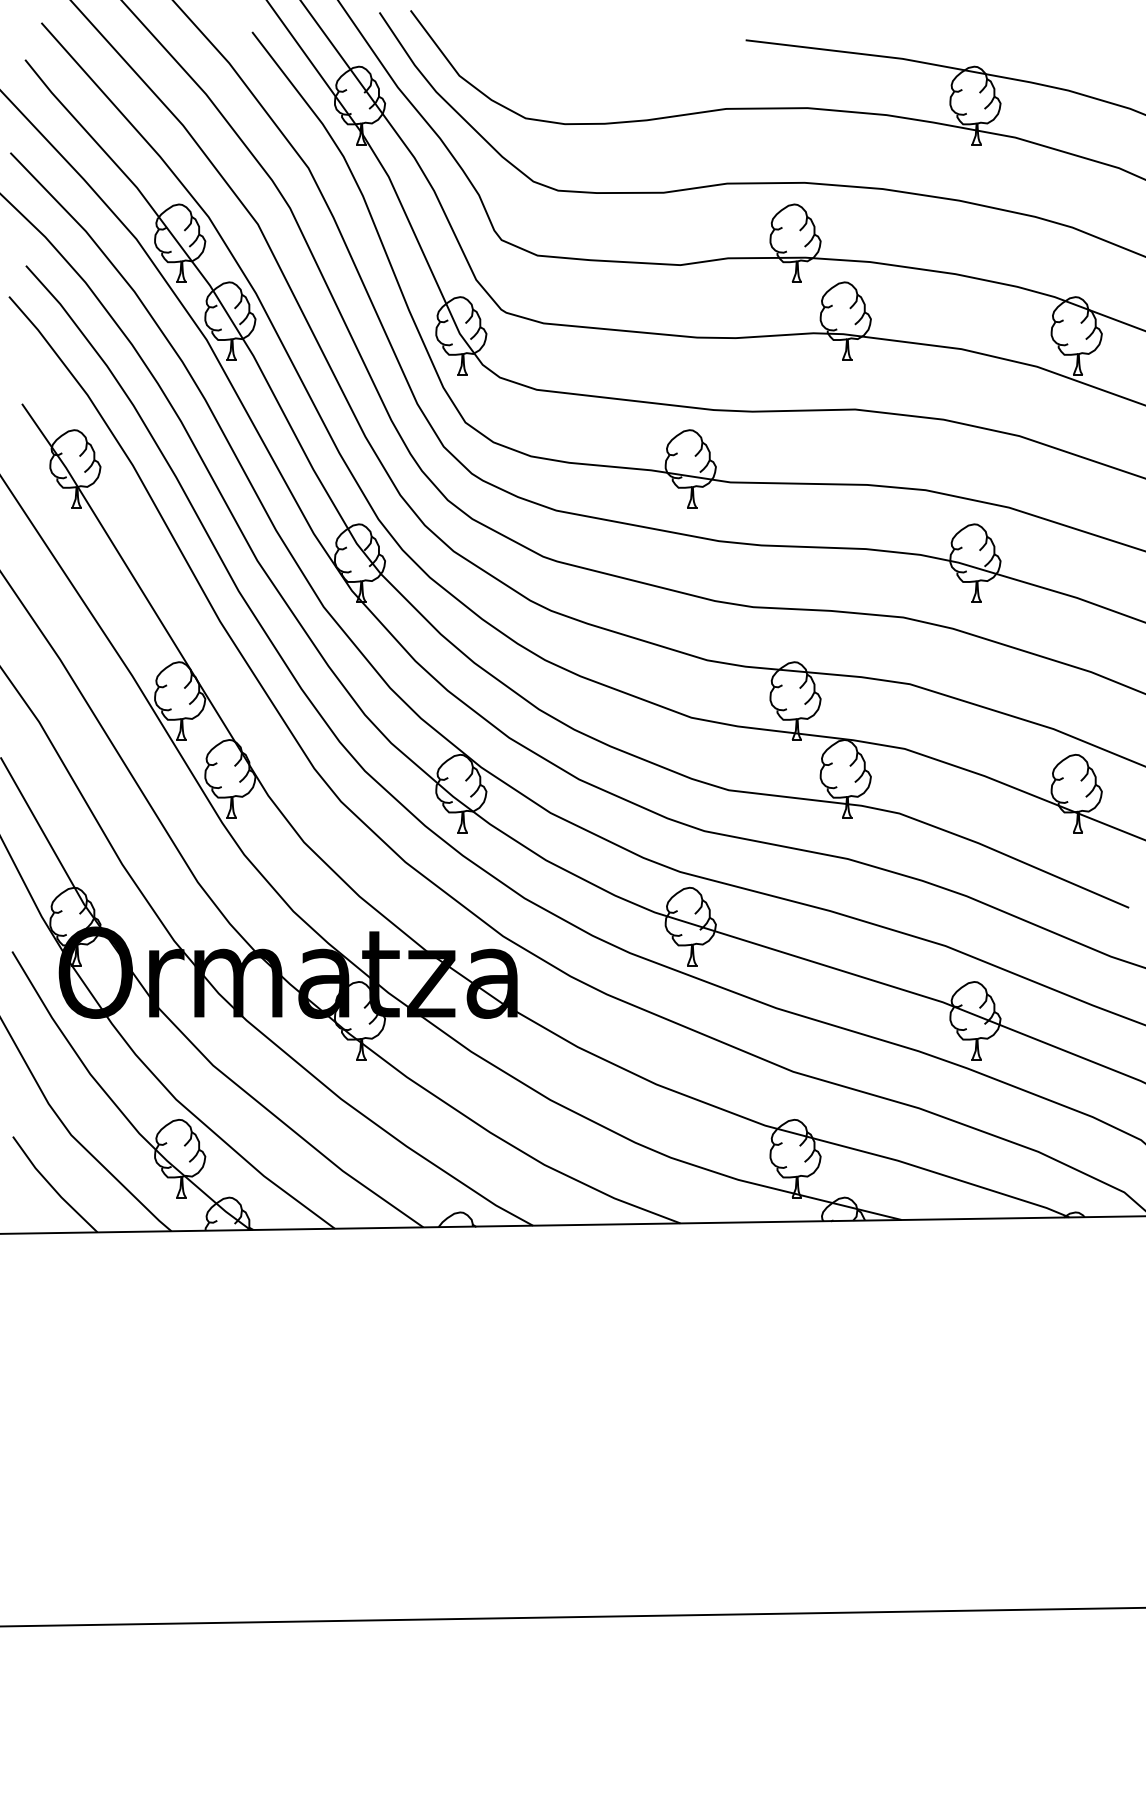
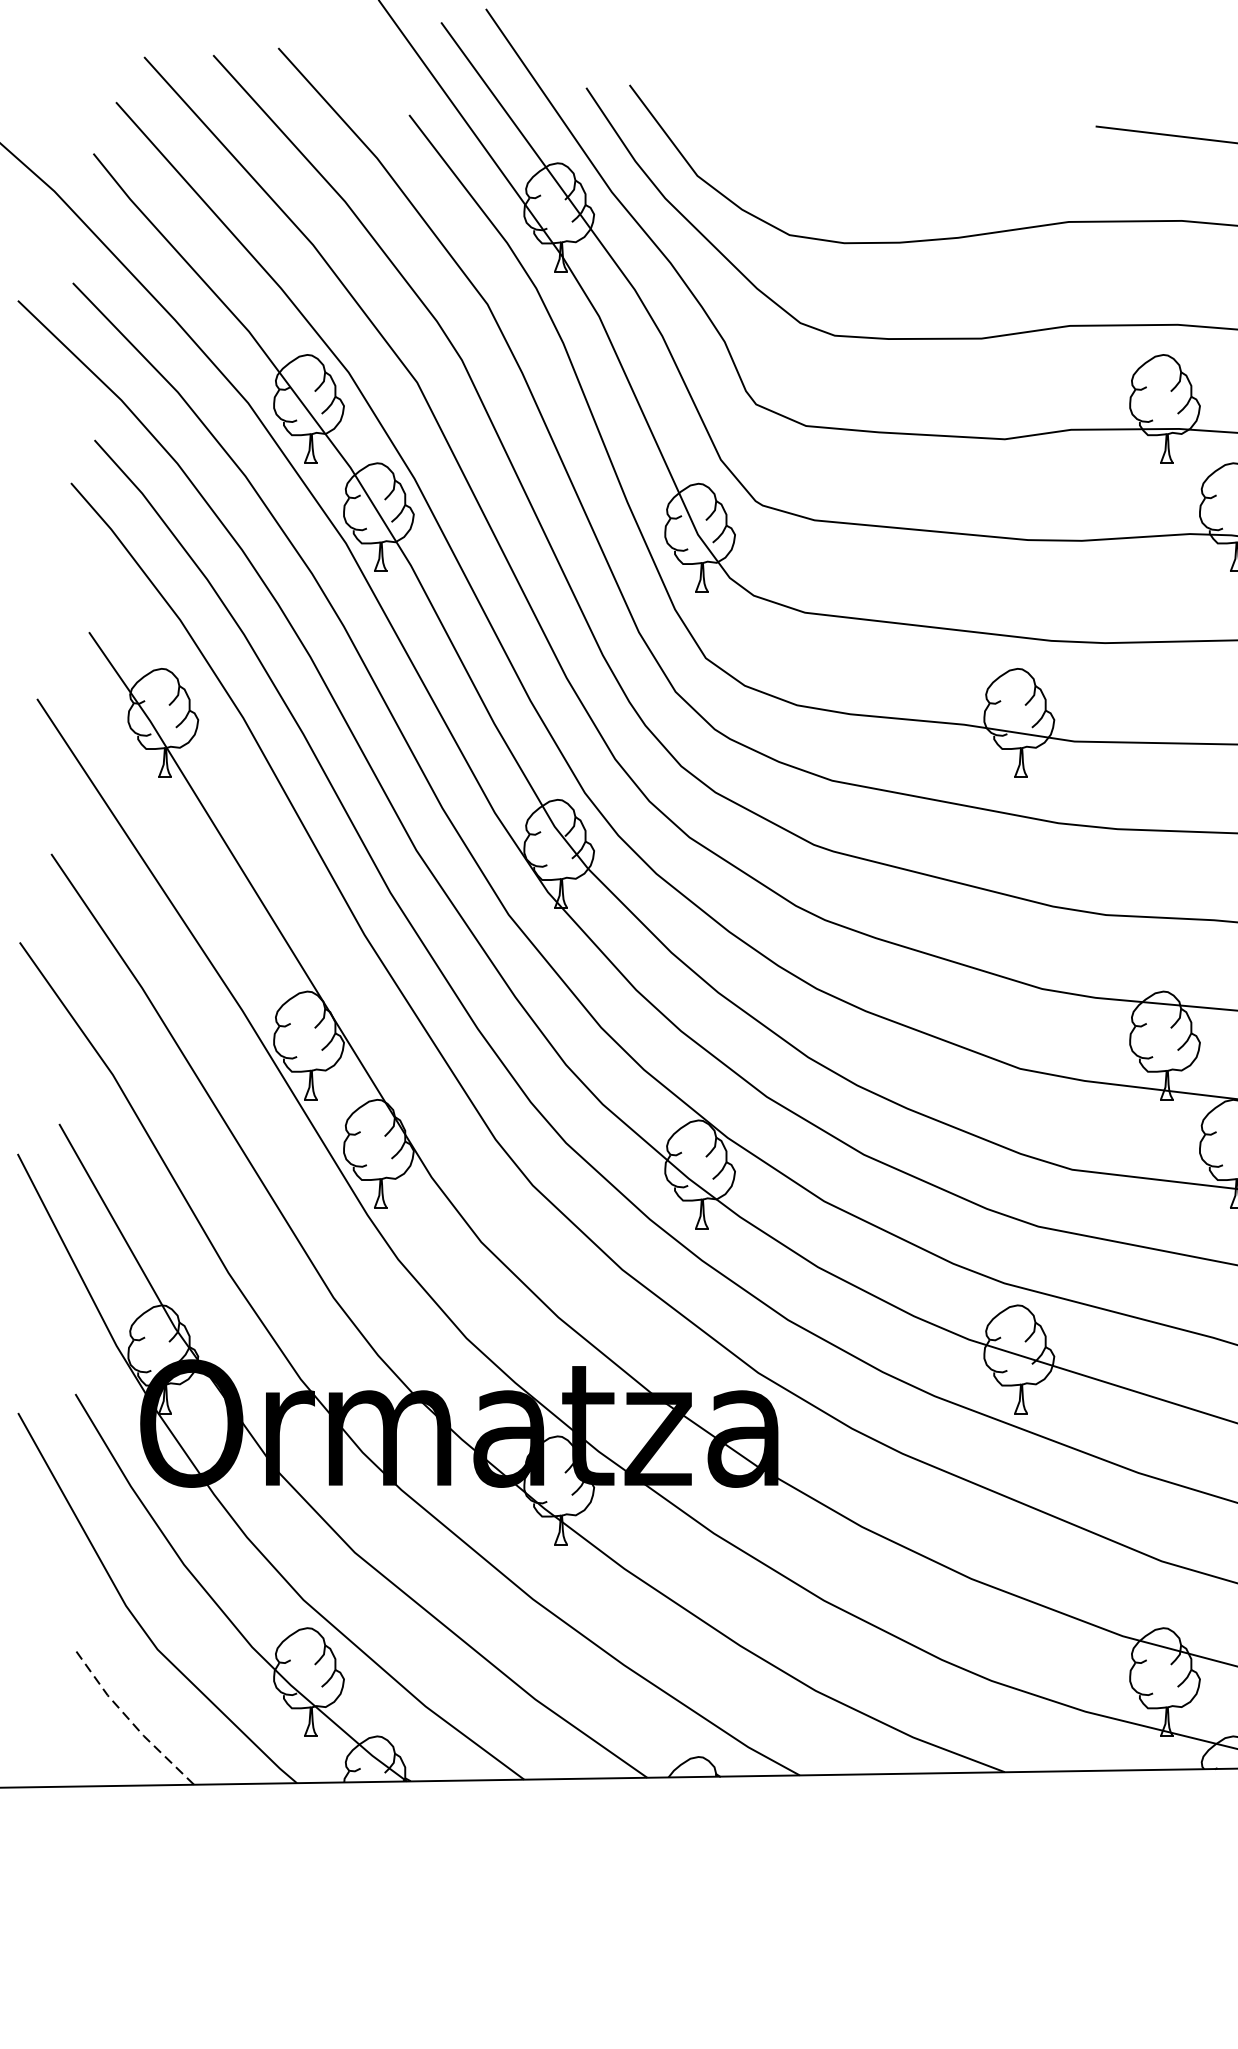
line: (52, 1187) -> (131, 1722), solid -> dashed

